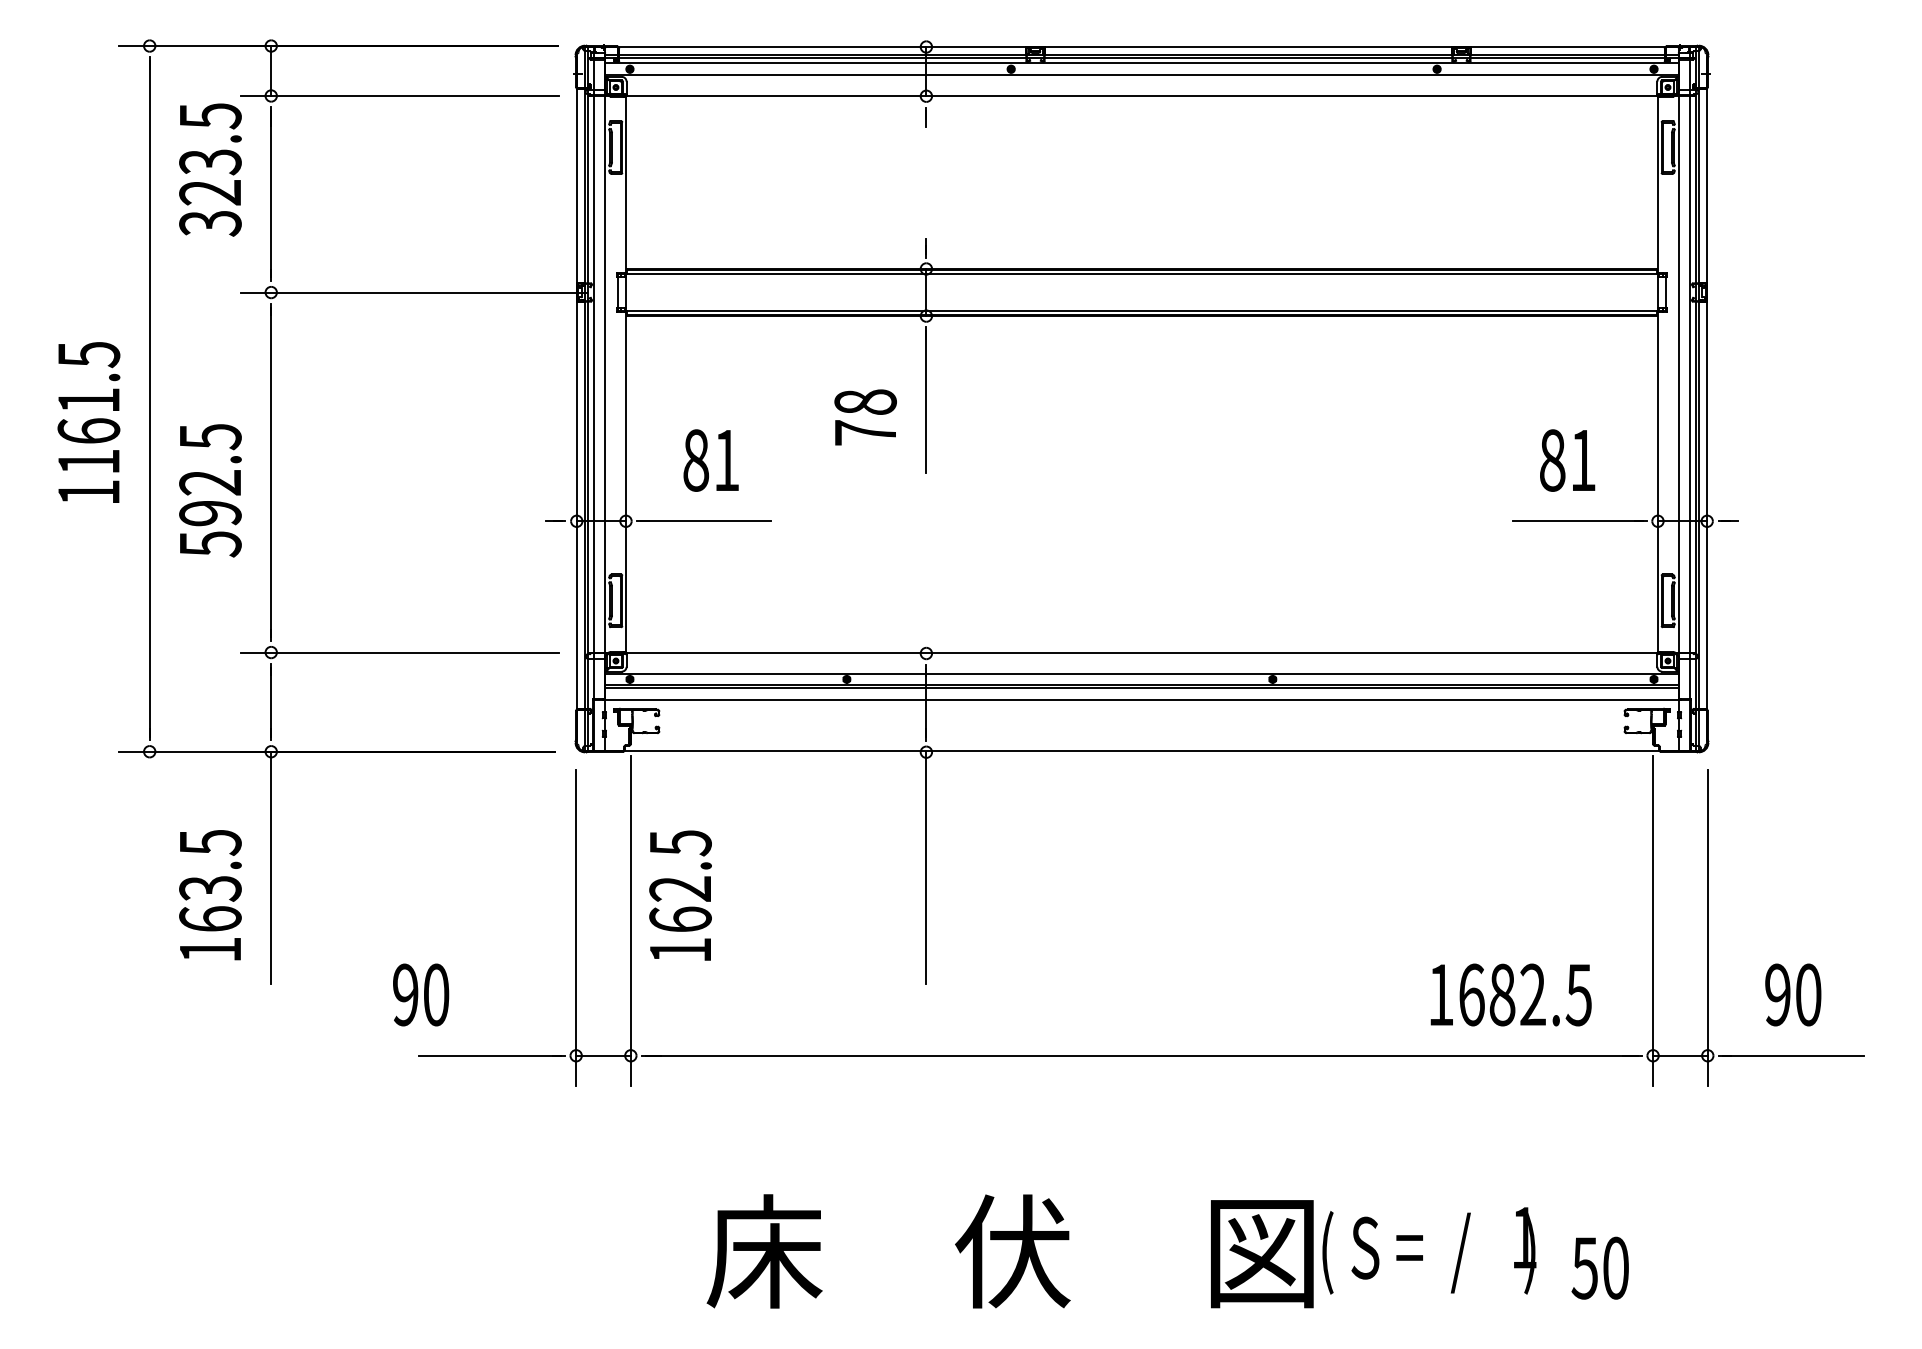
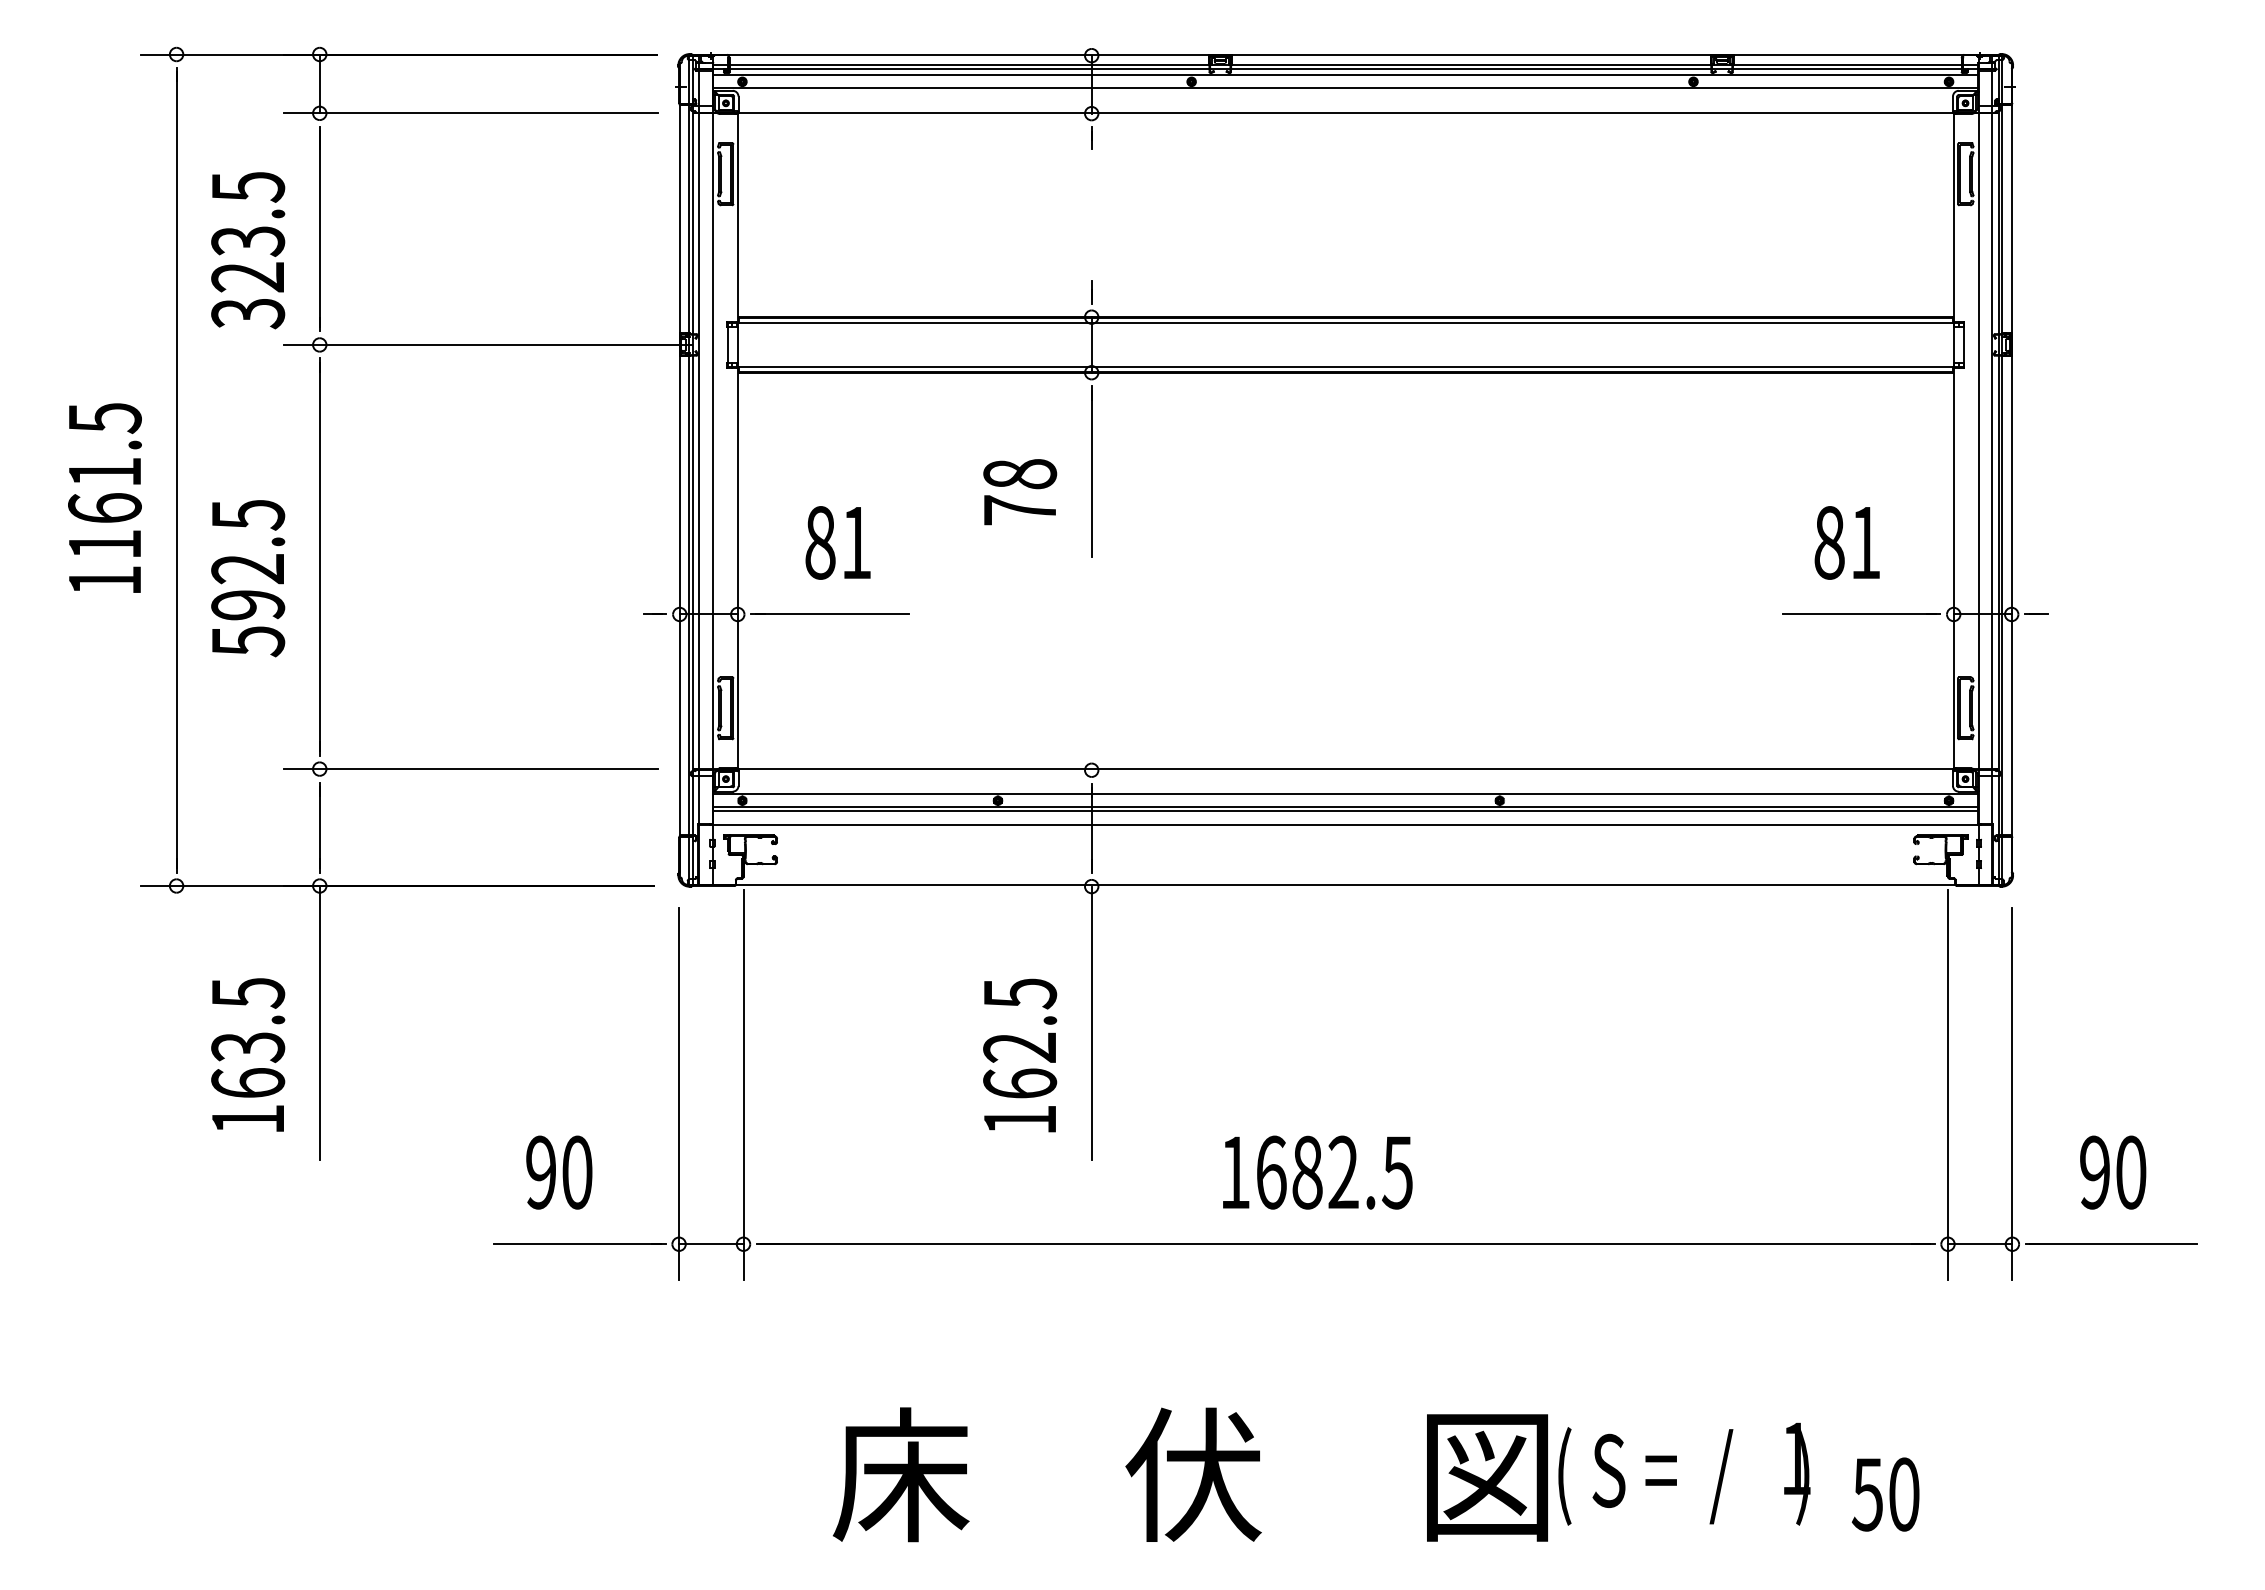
text: (210, 169) -> (248, 250), moved
text: (680, 895) -> (1020, 1055), moved
text: (421, 994) -> (559, 1172), moved
text: (1510, 994) -> (1317, 1172), moved

